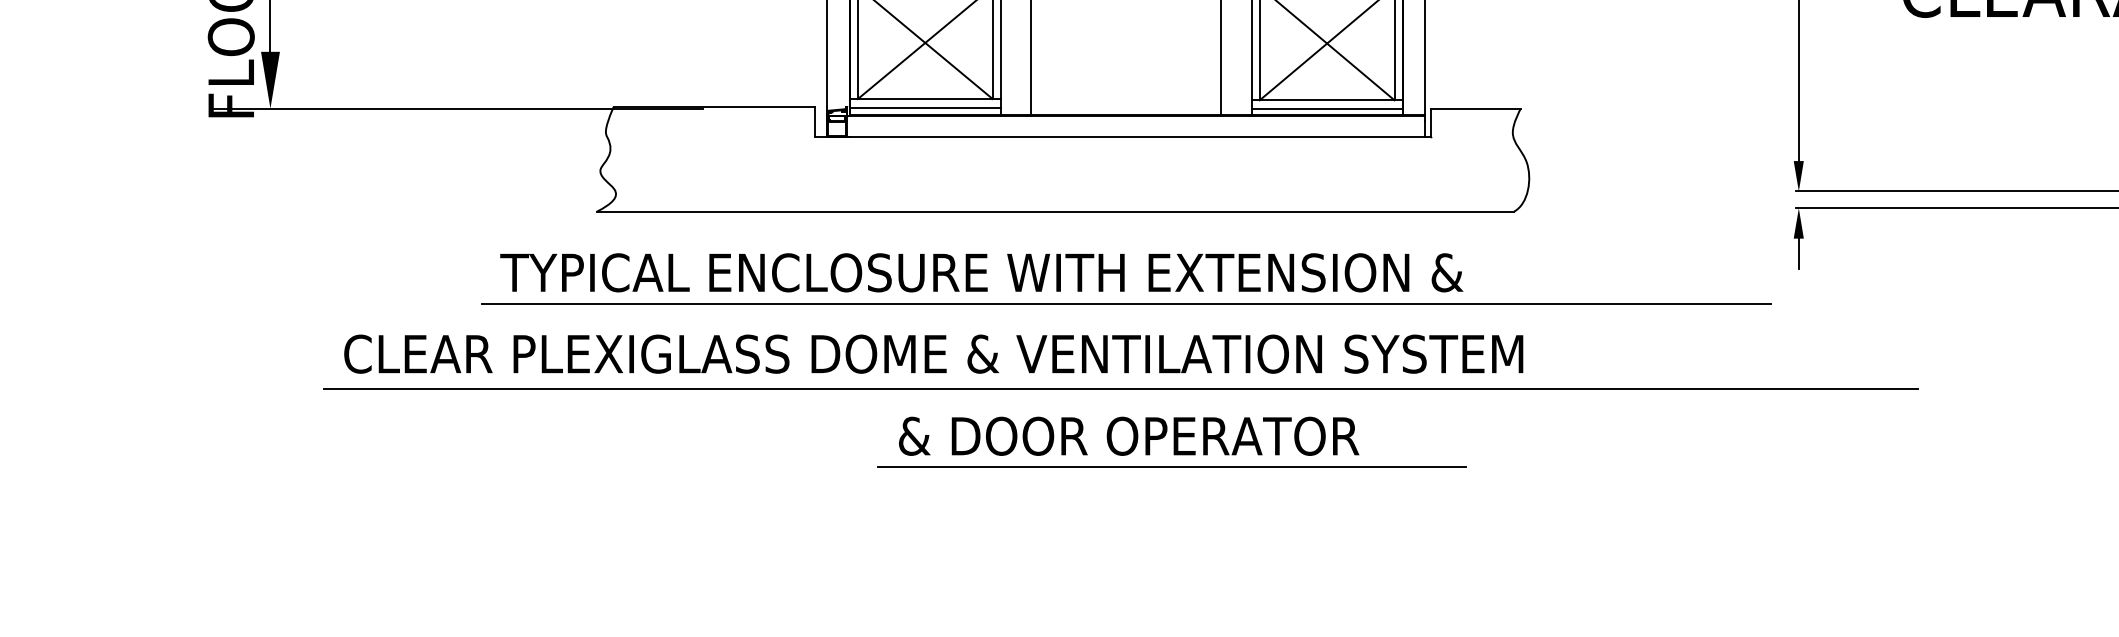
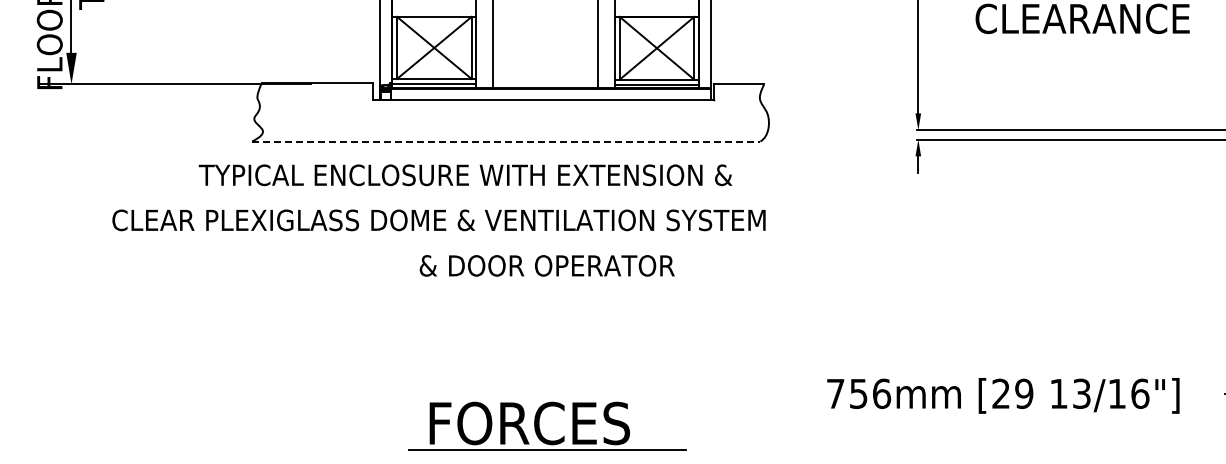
line: (1055, 211) -> (506, 141), solid -> dashed
line: (1125, 303) -> (545, 192), removed
line: (1120, 388) -> (542, 239), removed
line: (1172, 466) -> (571, 282), removed

